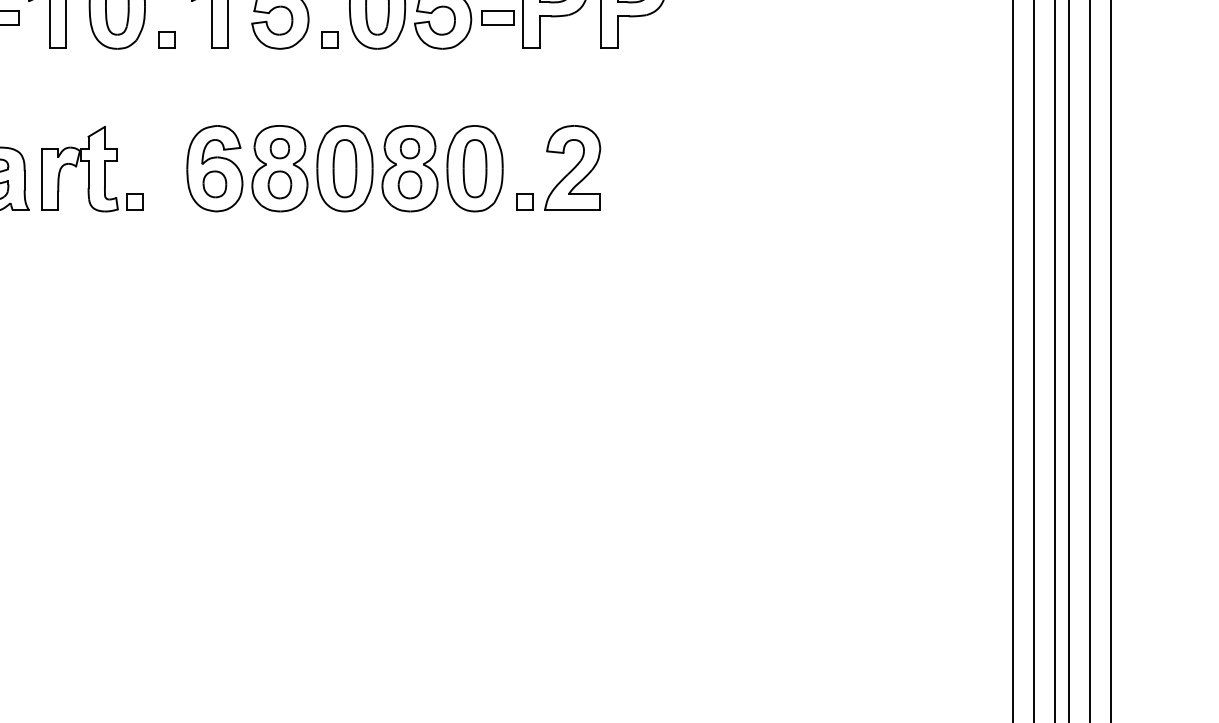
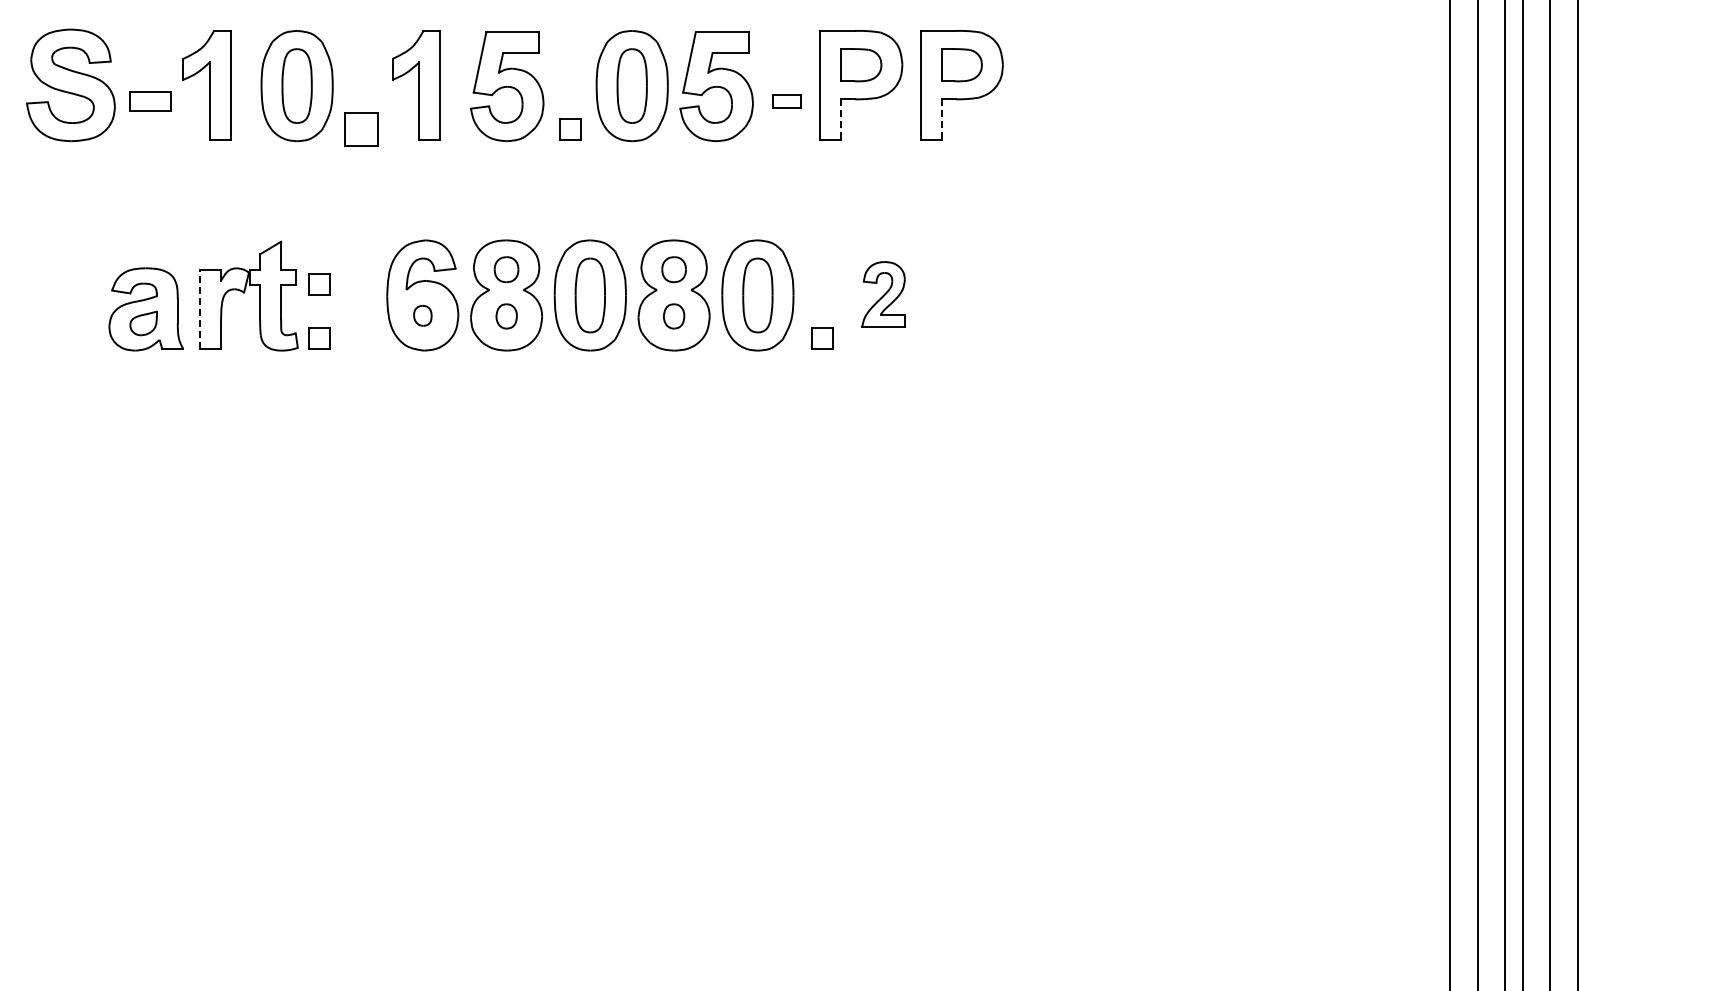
part: (497, 18) -> (786, 101), size x0.7
line: (539, 32) -> (840, 120), solid -> dashed
line: (617, 32) -> (941, 120), solid -> dashed
part: (167, 39) -> (361, 129), size x1.6
part: (134, 160) -> (319, 284), added
part: (572, 167) -> (883, 294), size x0.6
line: (42, 179) -> (200, 309), solid -> dashed
part: (214, 184) -> (422, 315), size x0.6
part: (279, 184) -> (506, 316), size x0.7
part: (409, 184) -> (673, 316), size x0.7

